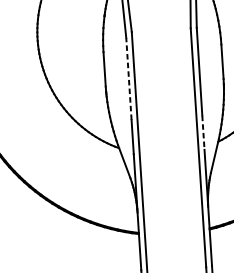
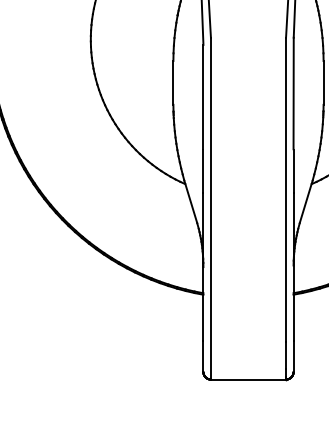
line: (128, 78) -> (203, 96), dashed -> solid
line: (203, 132) -> (293, 171), dashed -> solid

